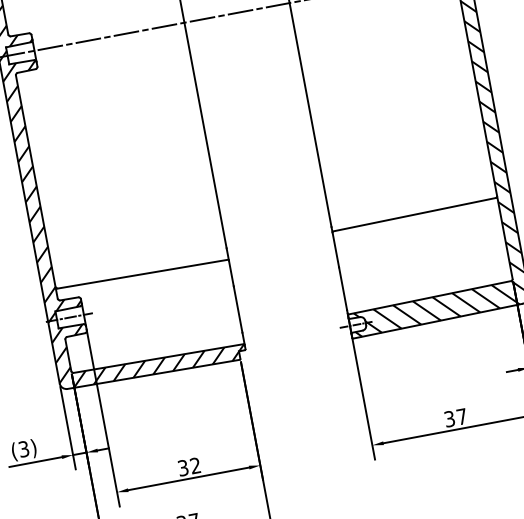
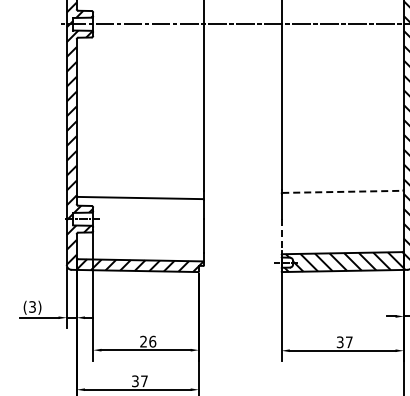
line: (414, 214) -> (342, 191), solid -> dashed
line: (343, 289) -> (281, 235), solid -> dashed
text: (189, 466) -> (148, 341), 32 -> 26

